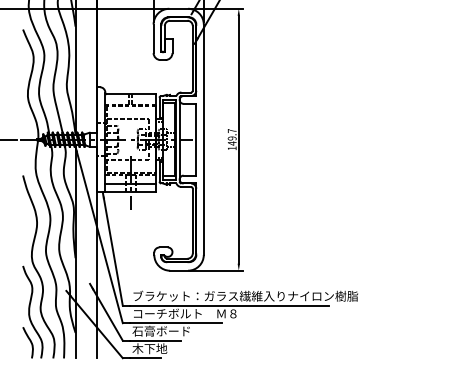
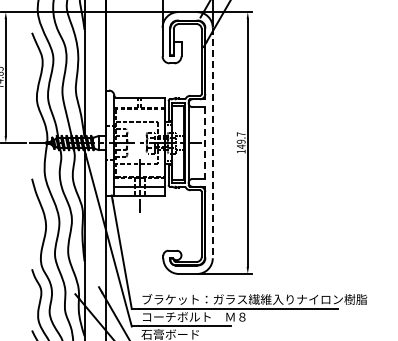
line: (196, 139) -> (205, 142), solid -> dashed
line: (203, 140) -> (212, 143), solid -> dashed

